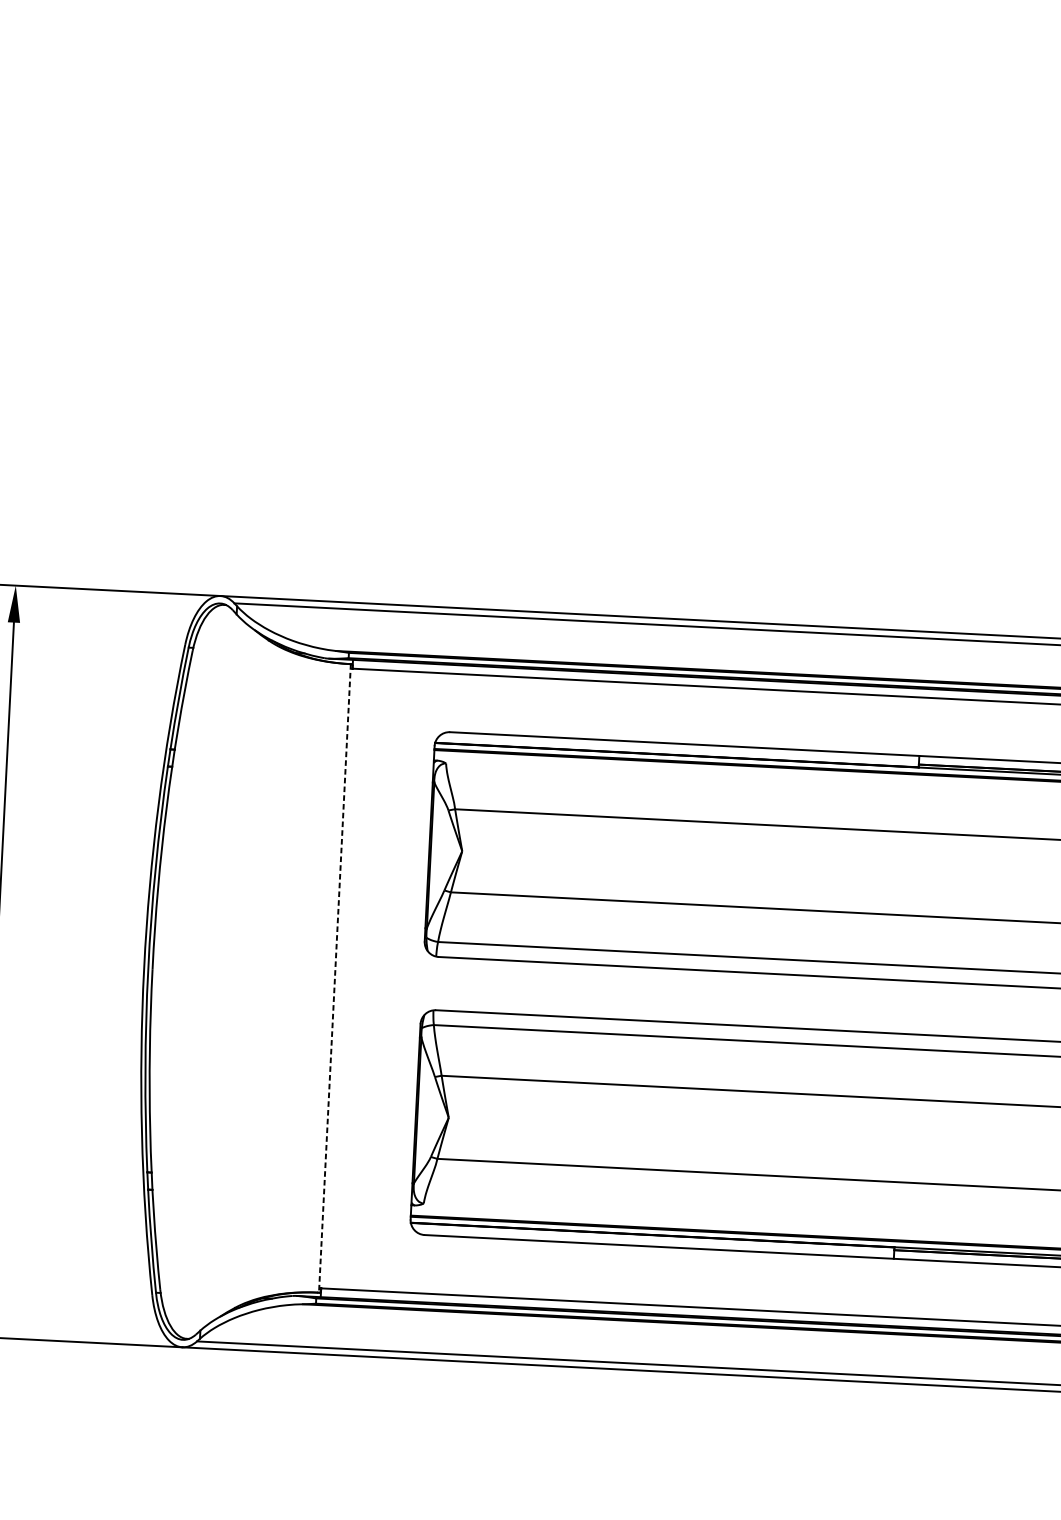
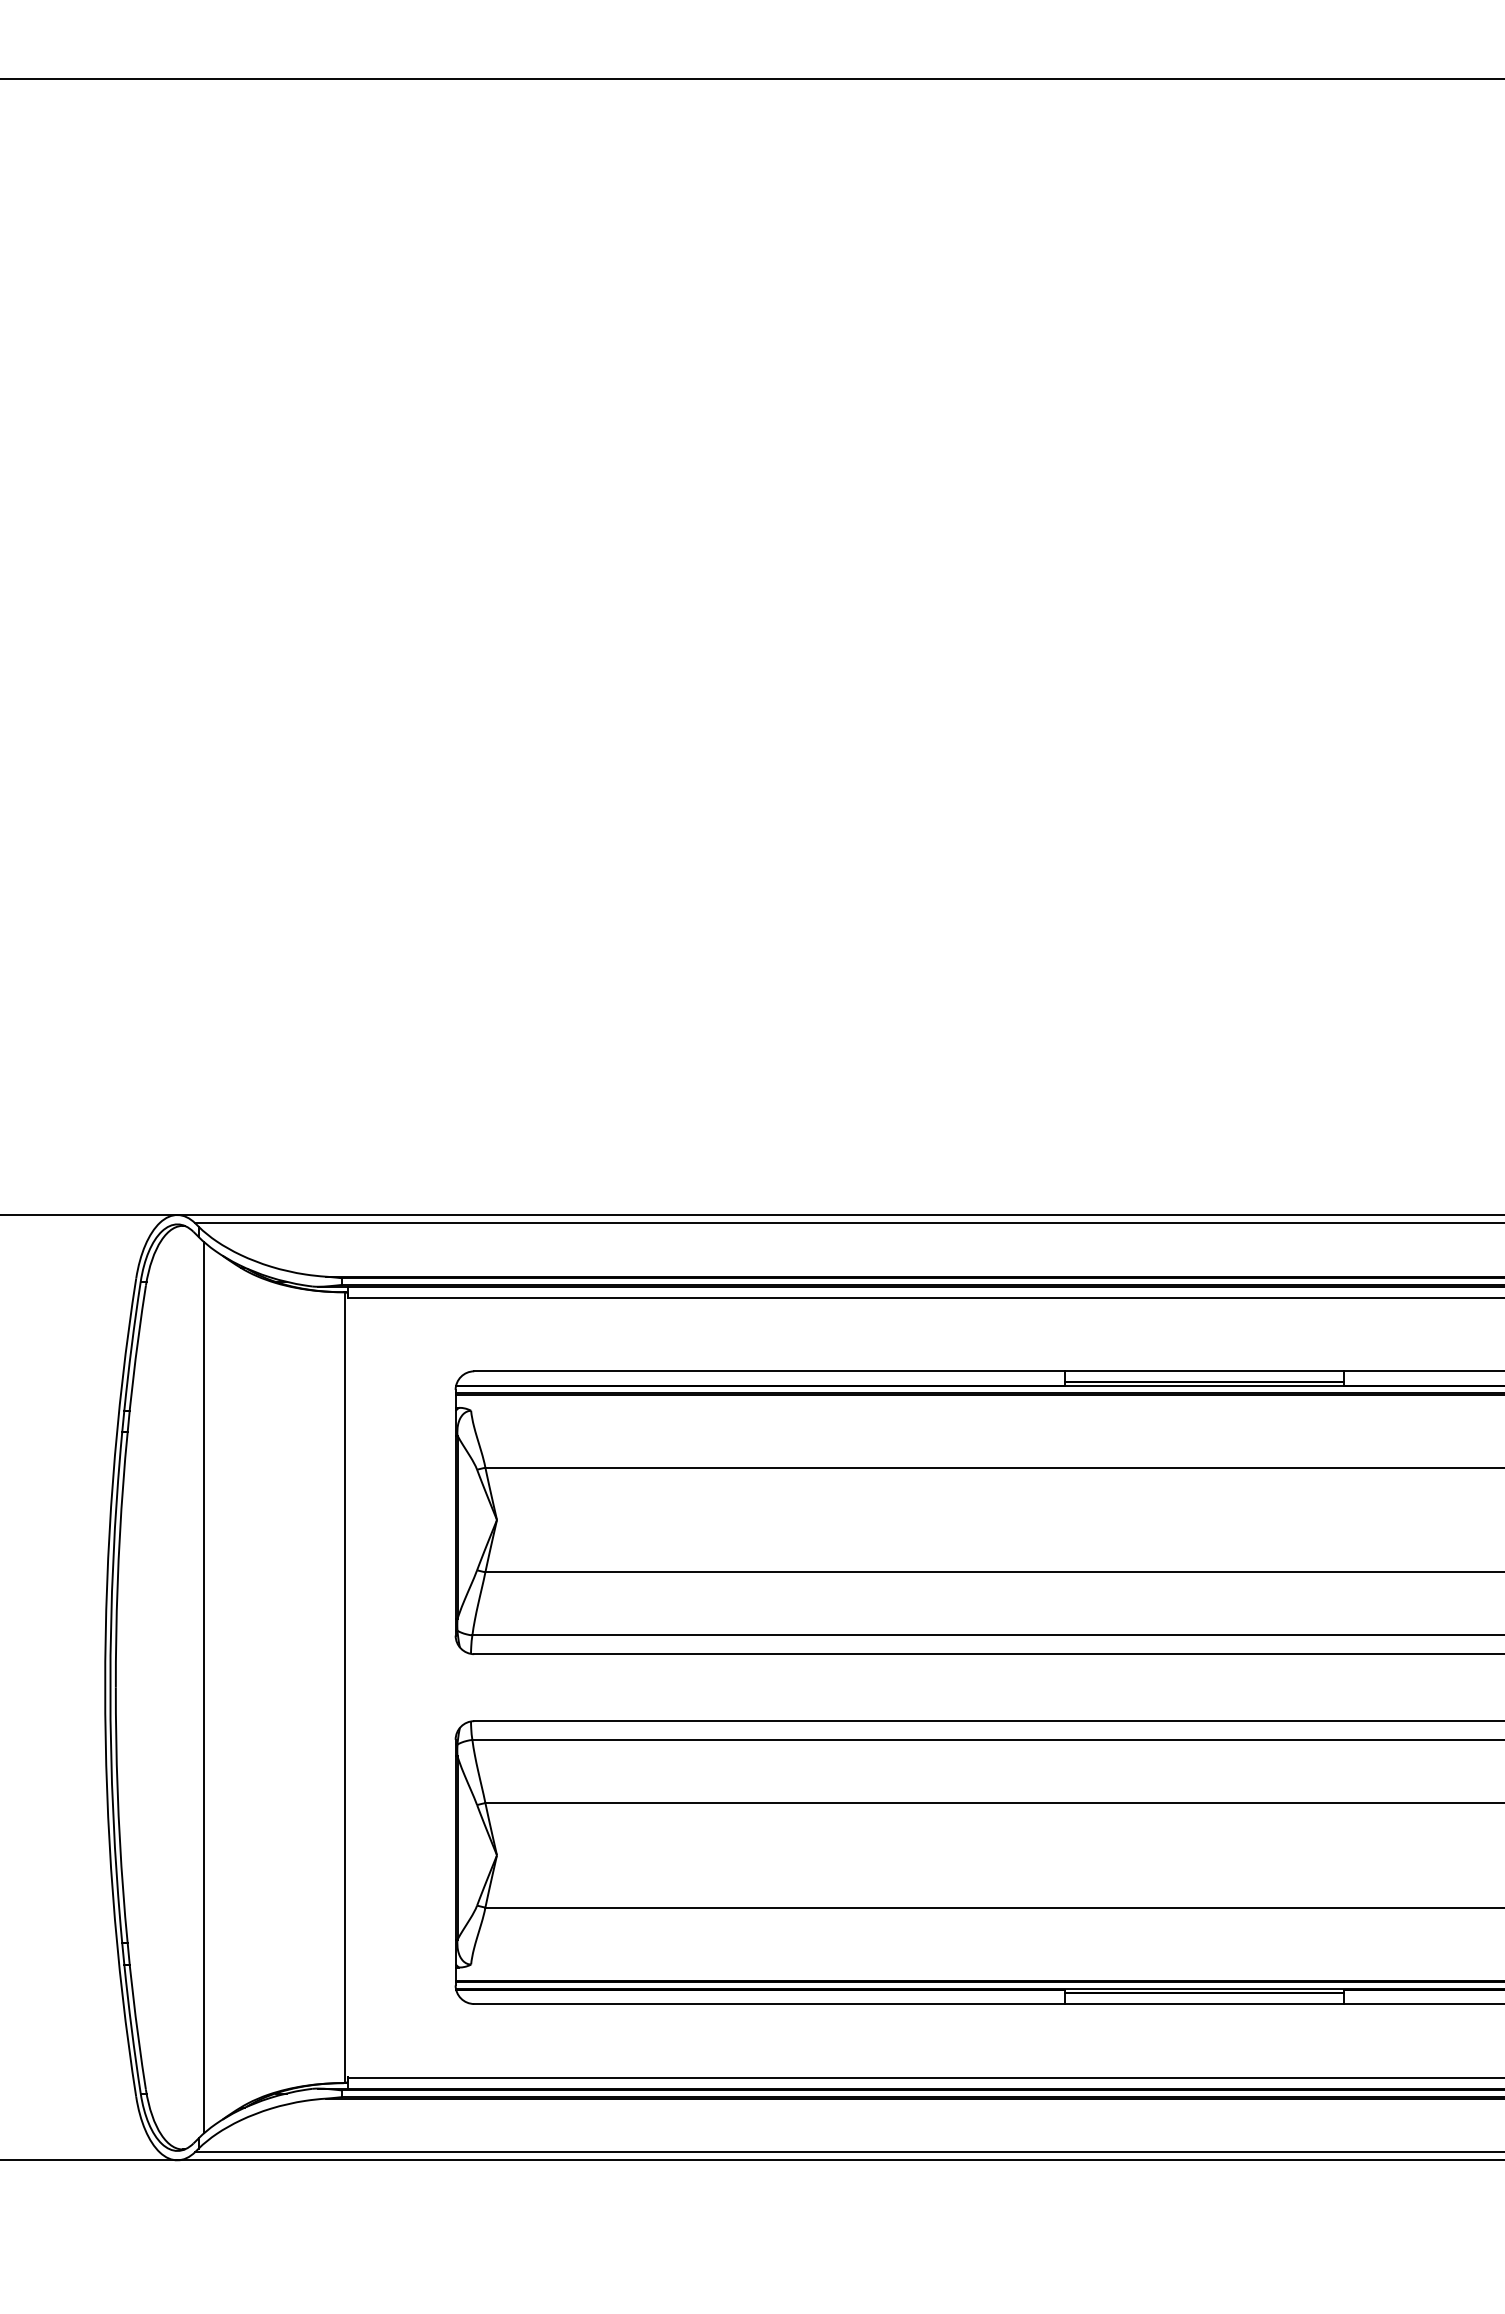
line: (223, 972) -> (204, 1687), added
line: (335, 979) -> (345, 1688), dashed -> solid

